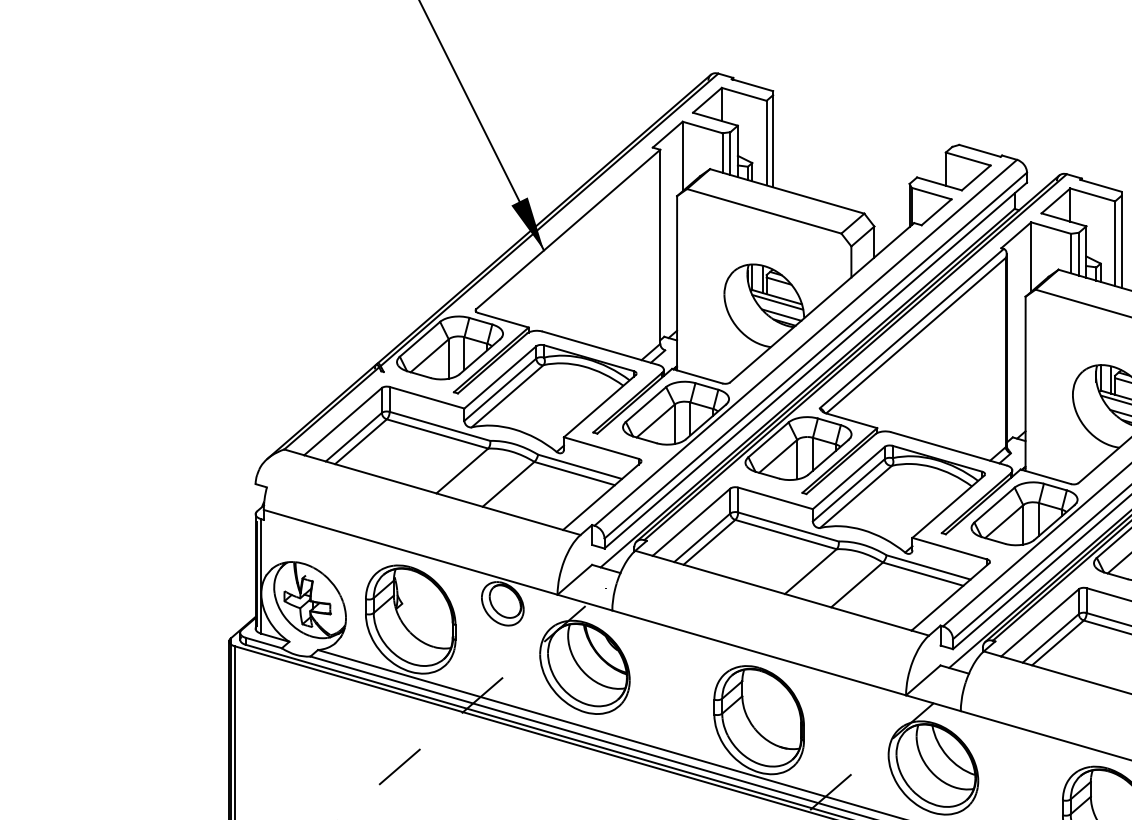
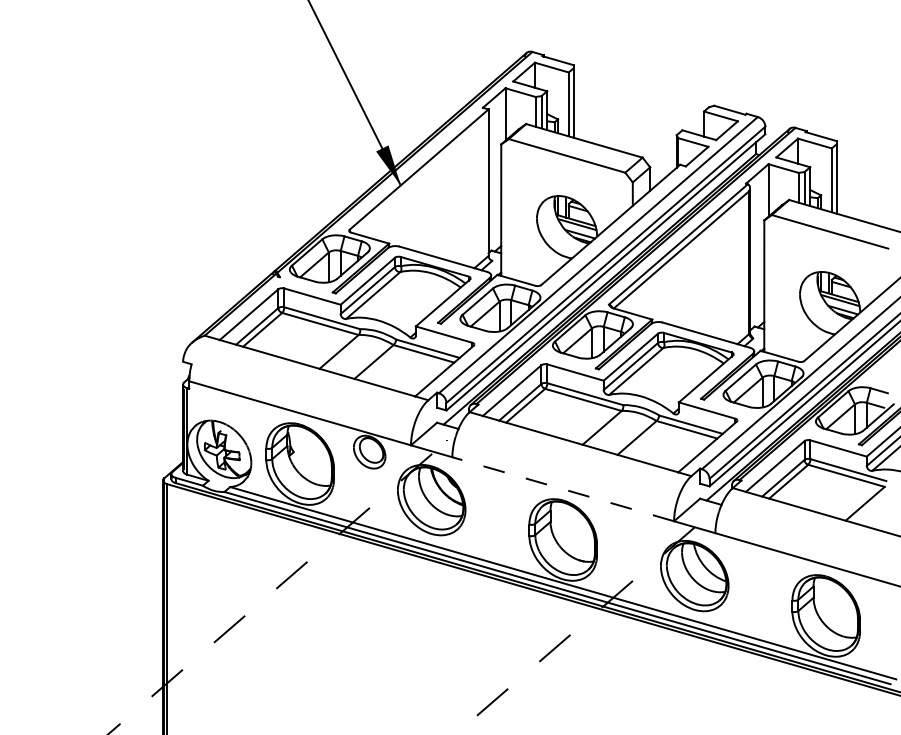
line: (758, 653) -> (562, 489), solid -> dashed

